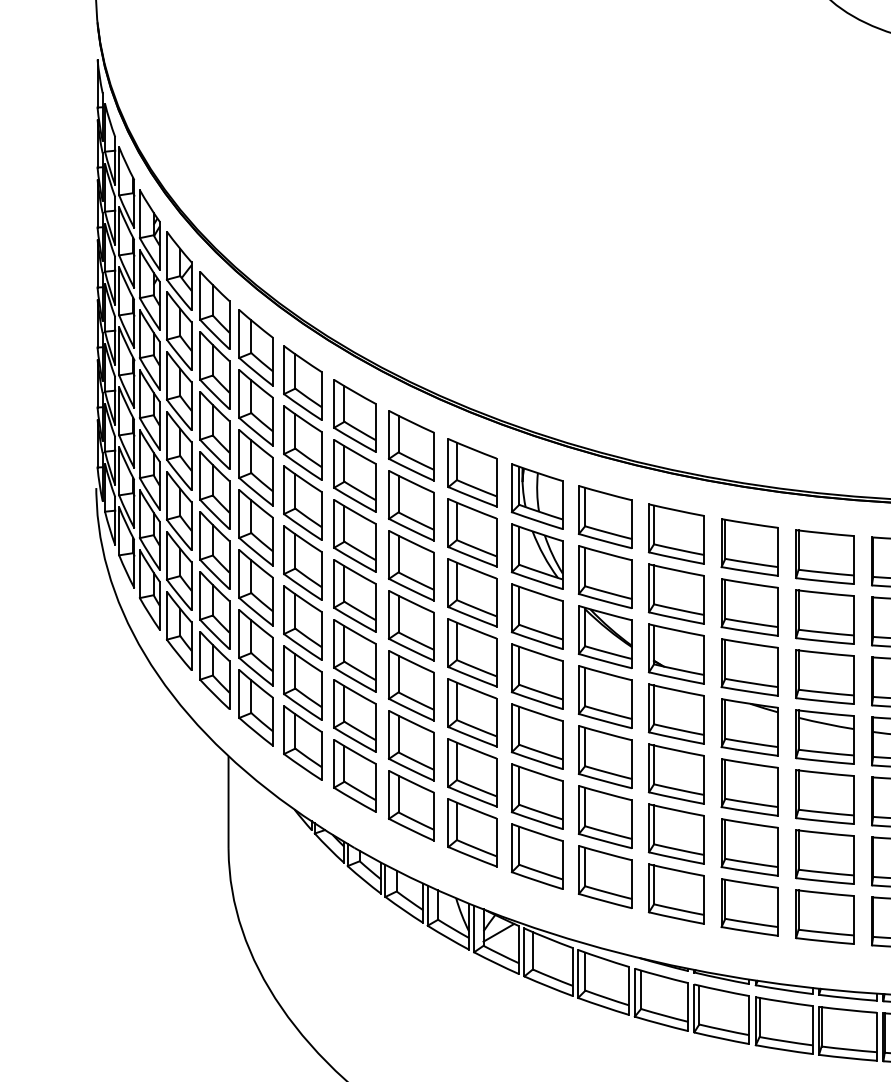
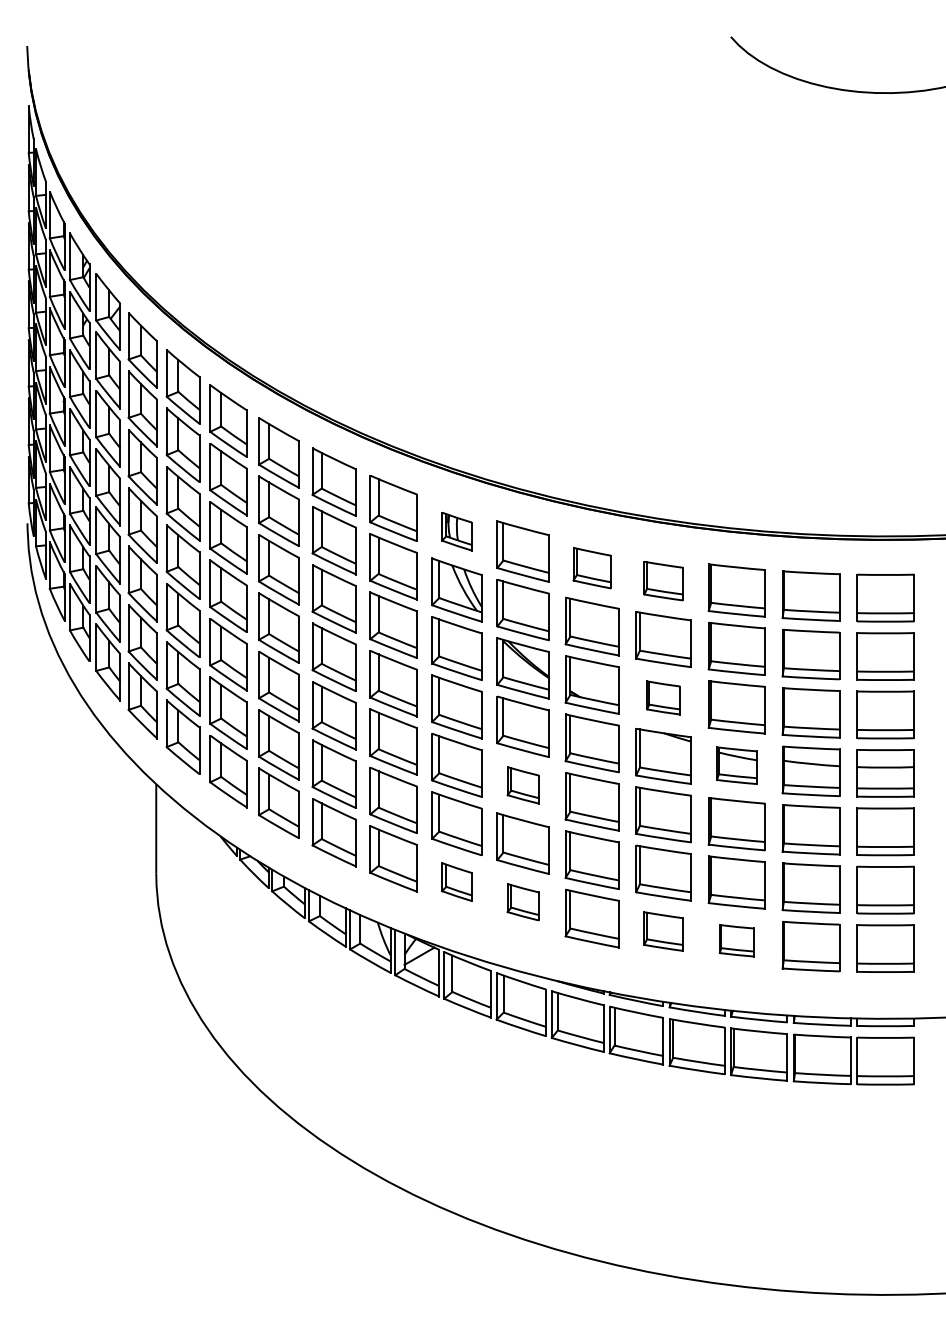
part: (536, 496) -> (456, 531), size x0.6
part: (675, 533) -> (591, 567), size x0.7
part: (749, 546) -> (663, 580), size x0.7
part: (749, 666) -> (663, 697), size x0.6
part: (824, 736) -> (736, 765), size x0.7
part: (604, 757) -> (522, 785), size x0.6
part: (536, 855) -> (456, 881), size x0.6
part: (604, 877) -> (522, 902), size x0.6
part: (749, 907) -> (663, 931), size x0.7
part: (824, 916) -> (736, 940), size x0.6

